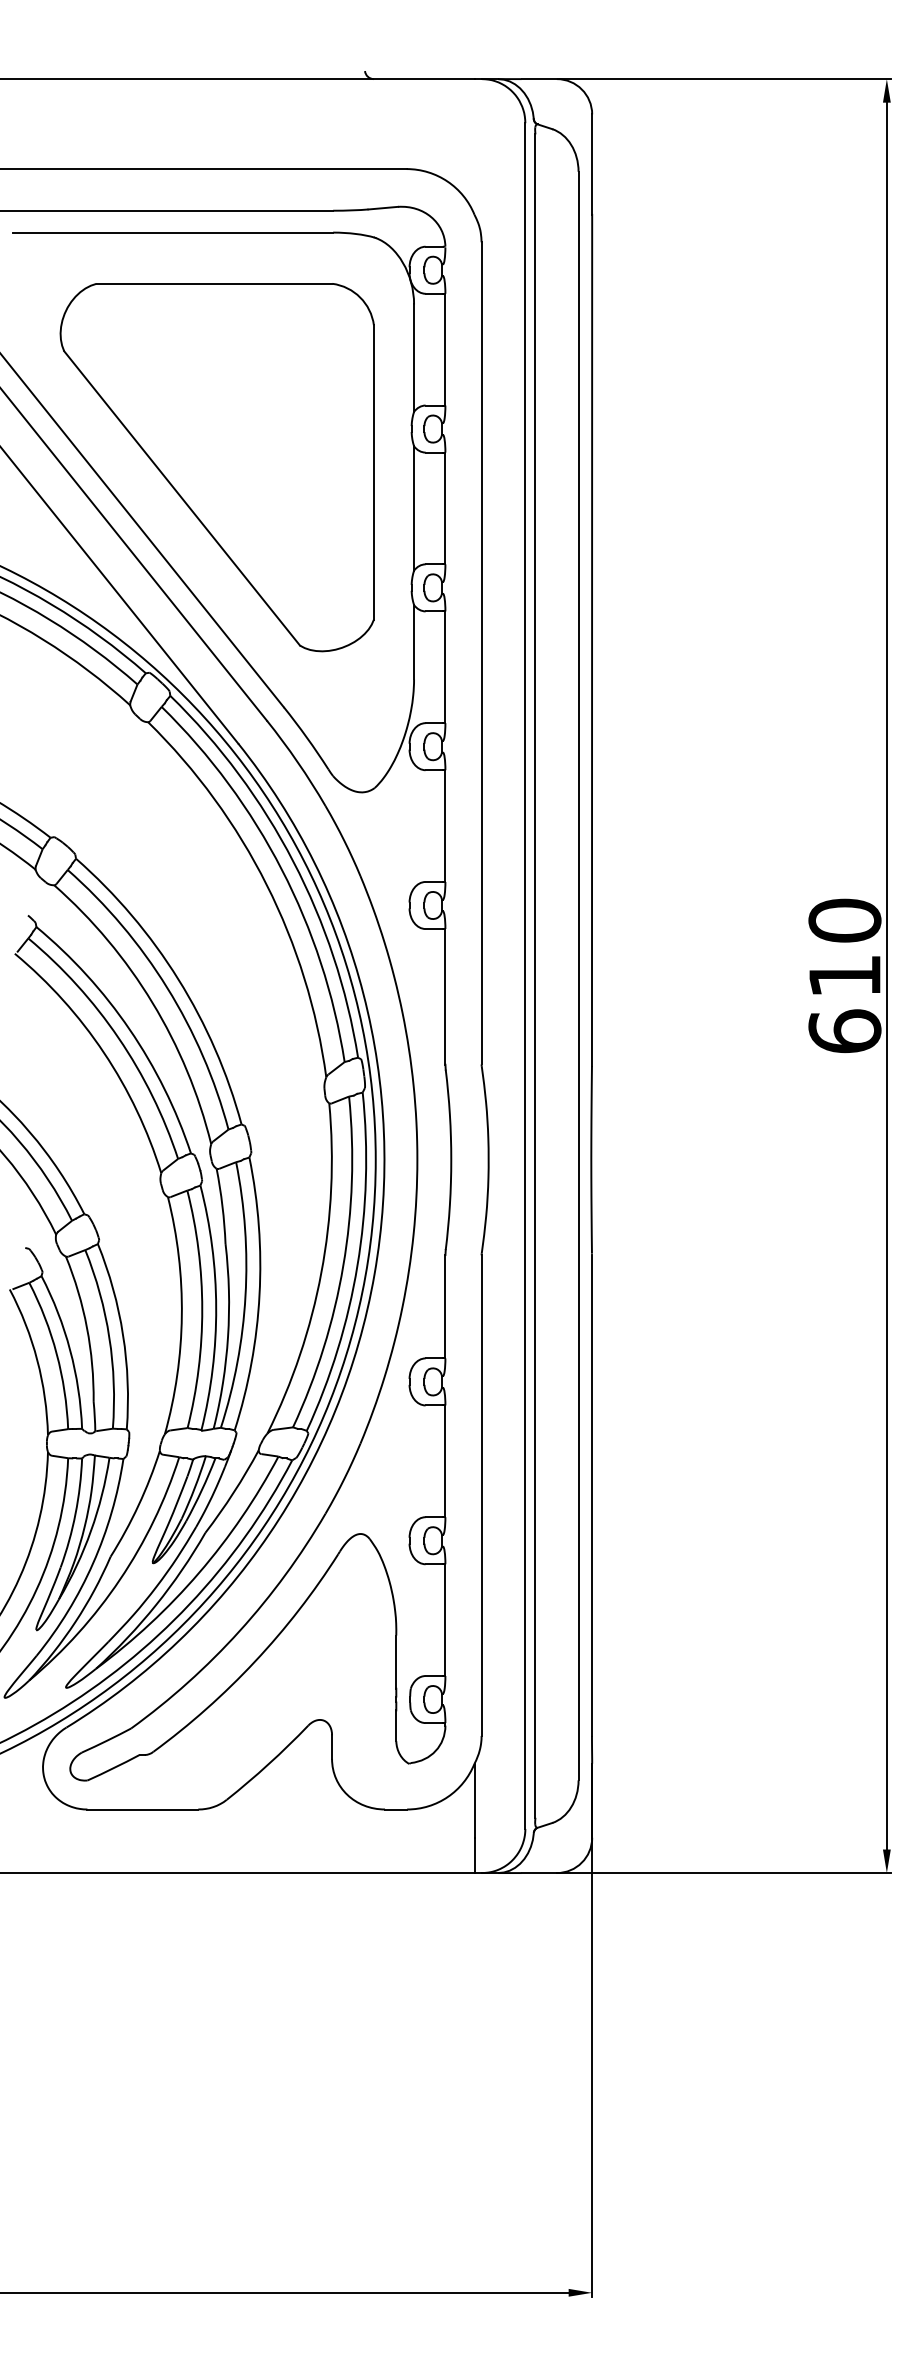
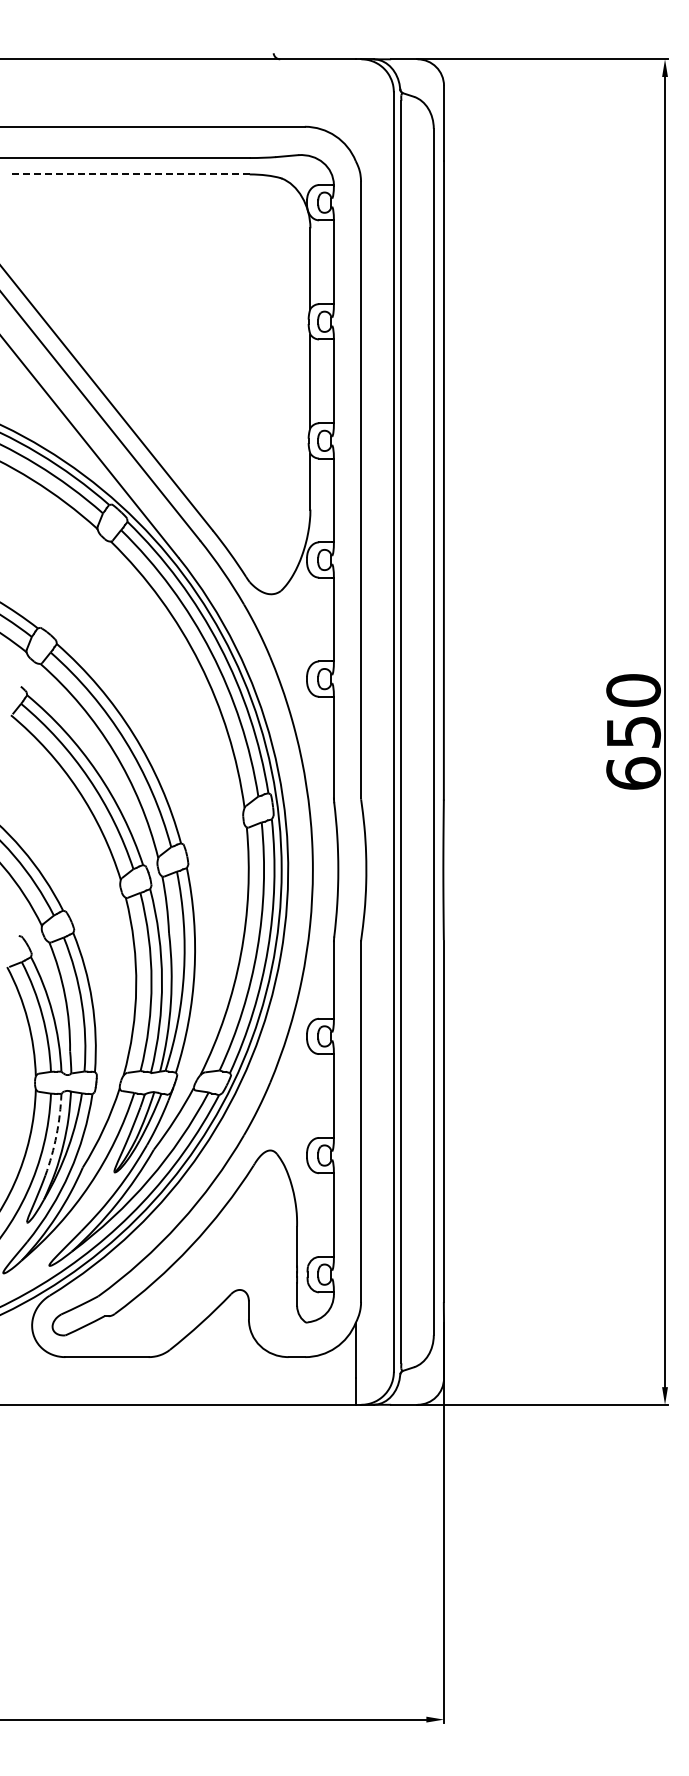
line: (172, 232) -> (129, 174), solid -> dashed
part: (216, 467) -> (162, 350), removed
text: (844, 976) -> (633, 732), 610 -> 650
arc: (75, 1513) -> (56, 1135), solid -> dashed

